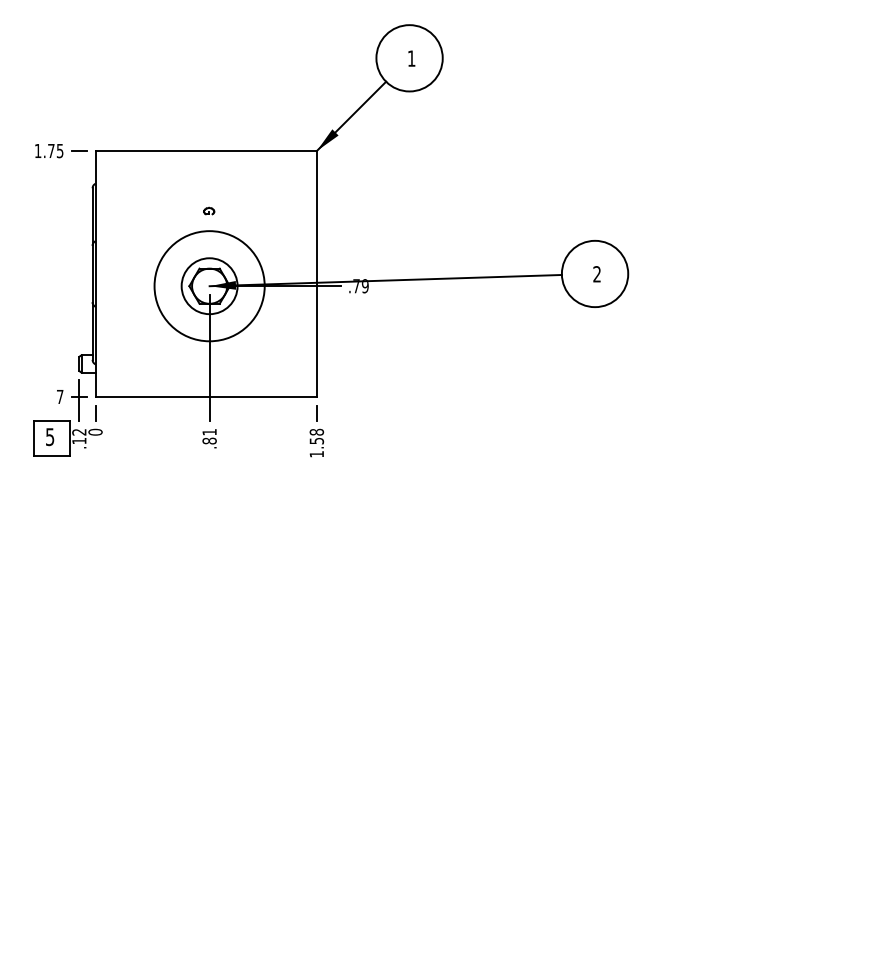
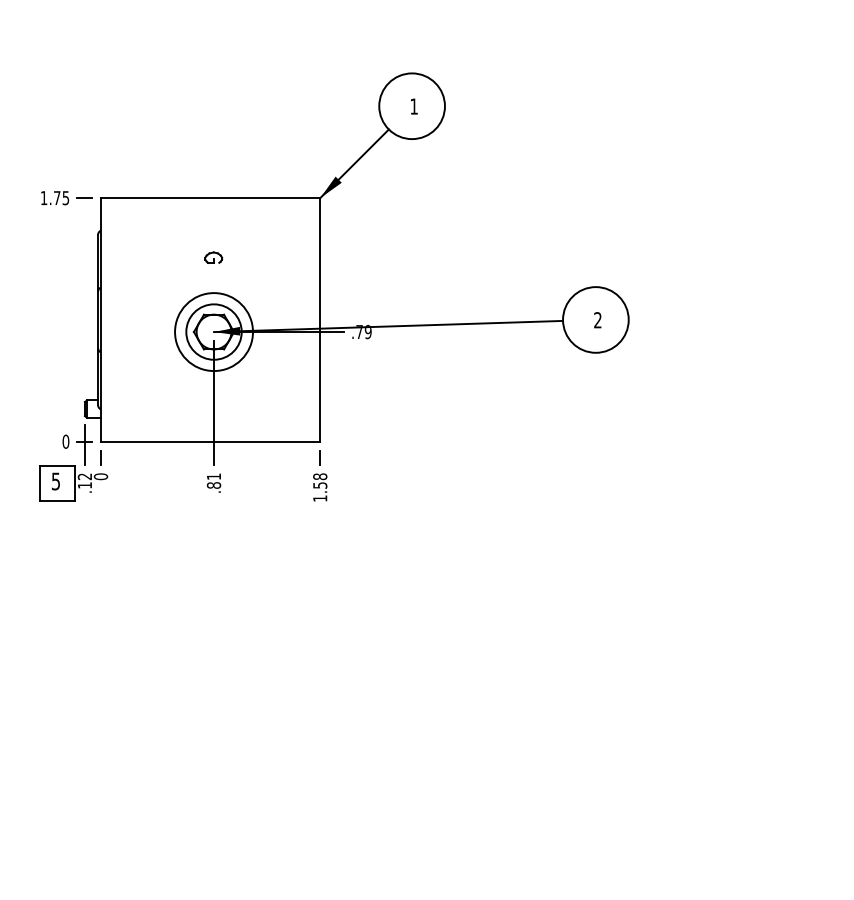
part: (208, 210) -> (212, 257), size x1.67
circle: (209, 285) -> (213, 331), size x0.71
text: (59, 396) -> (65, 441), 7 -> 0

